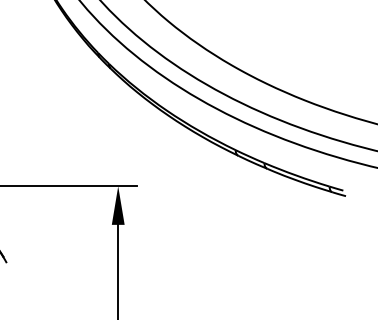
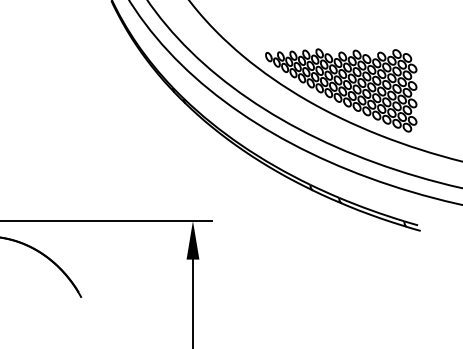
part: (266, 55) -> (341, 90), added

